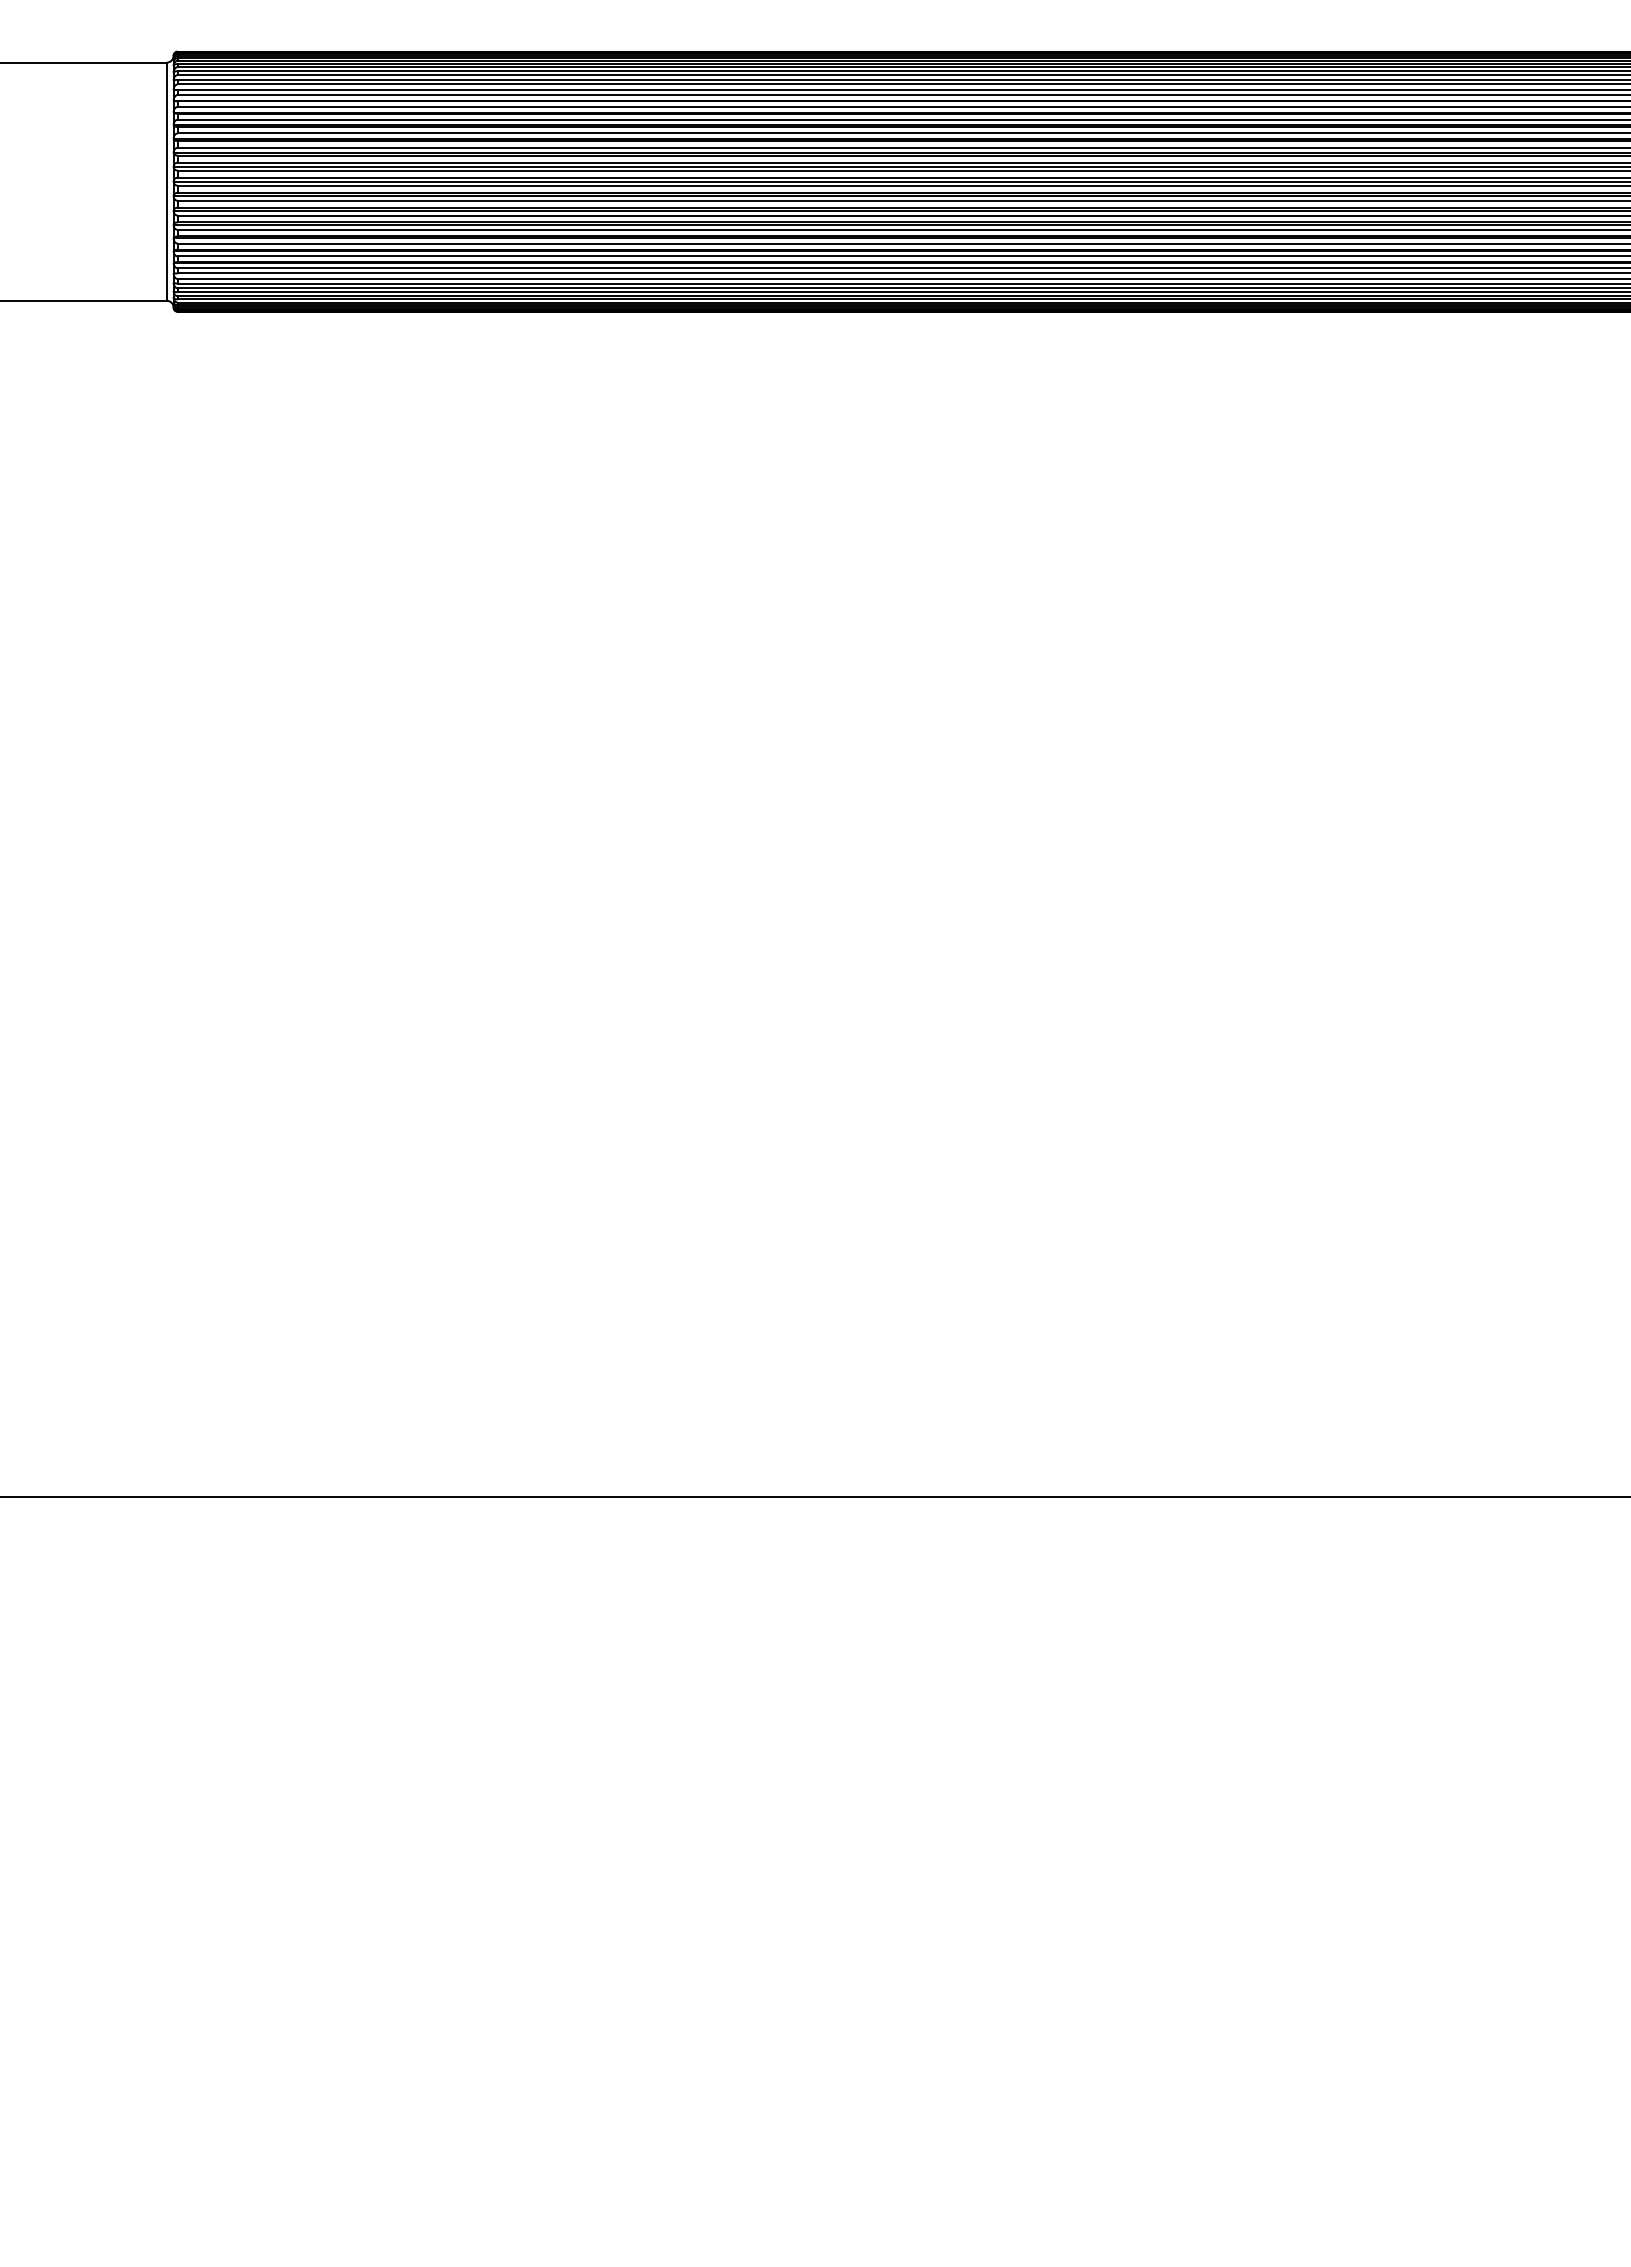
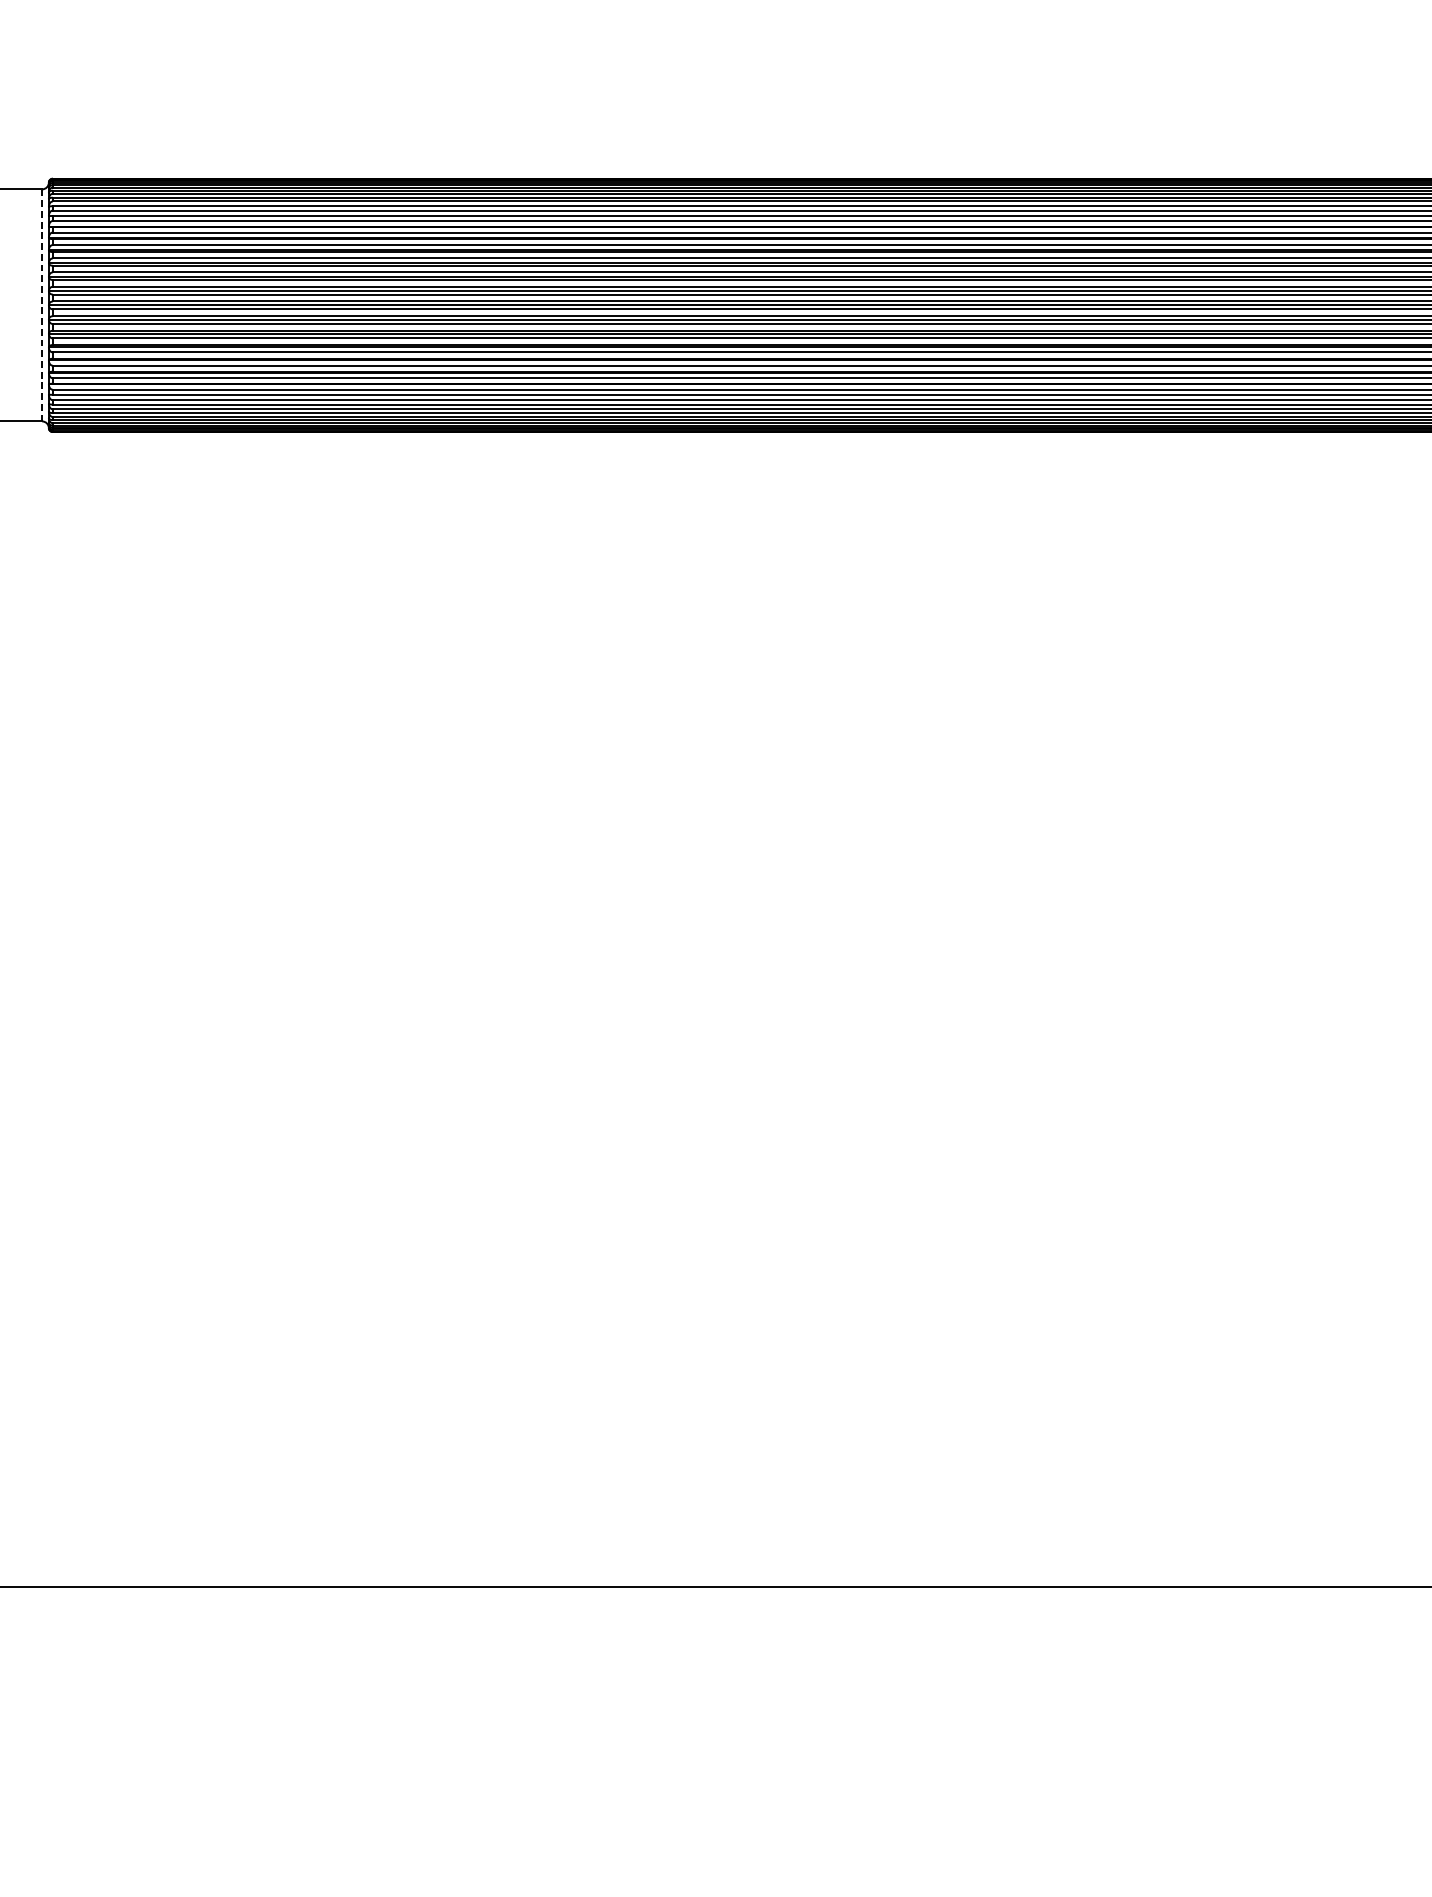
line: (166, 181) -> (41, 305), solid -> dashed

